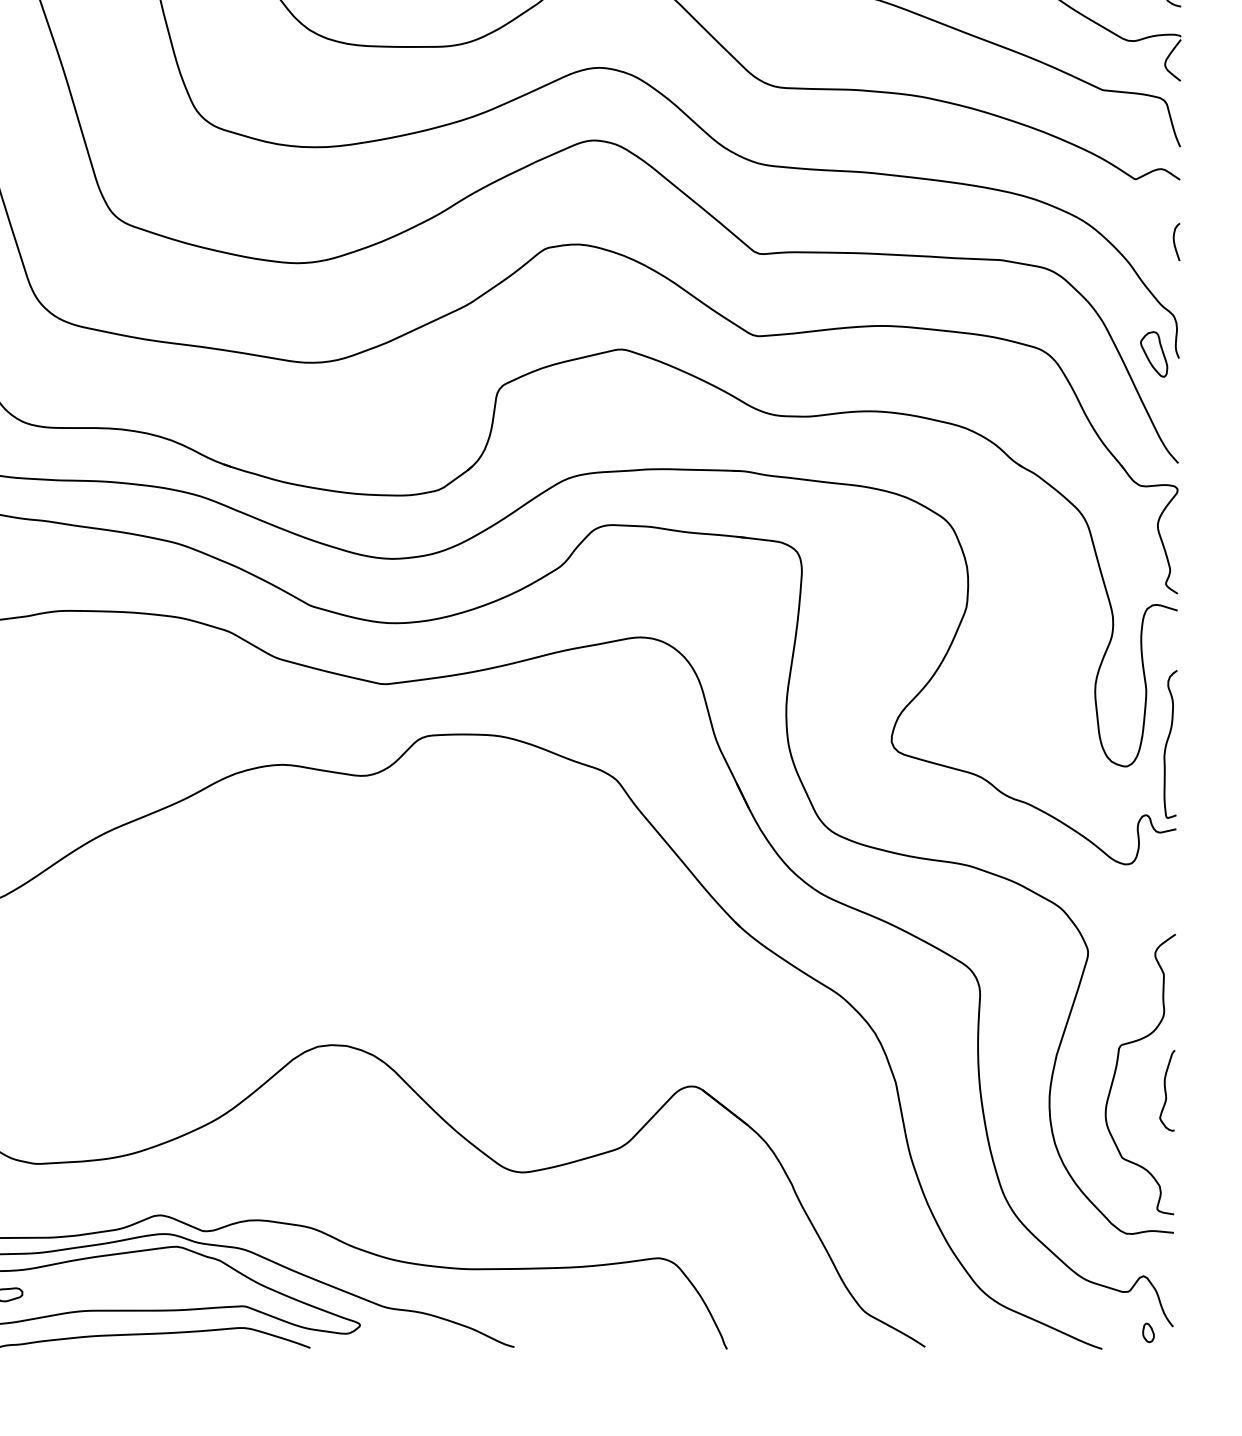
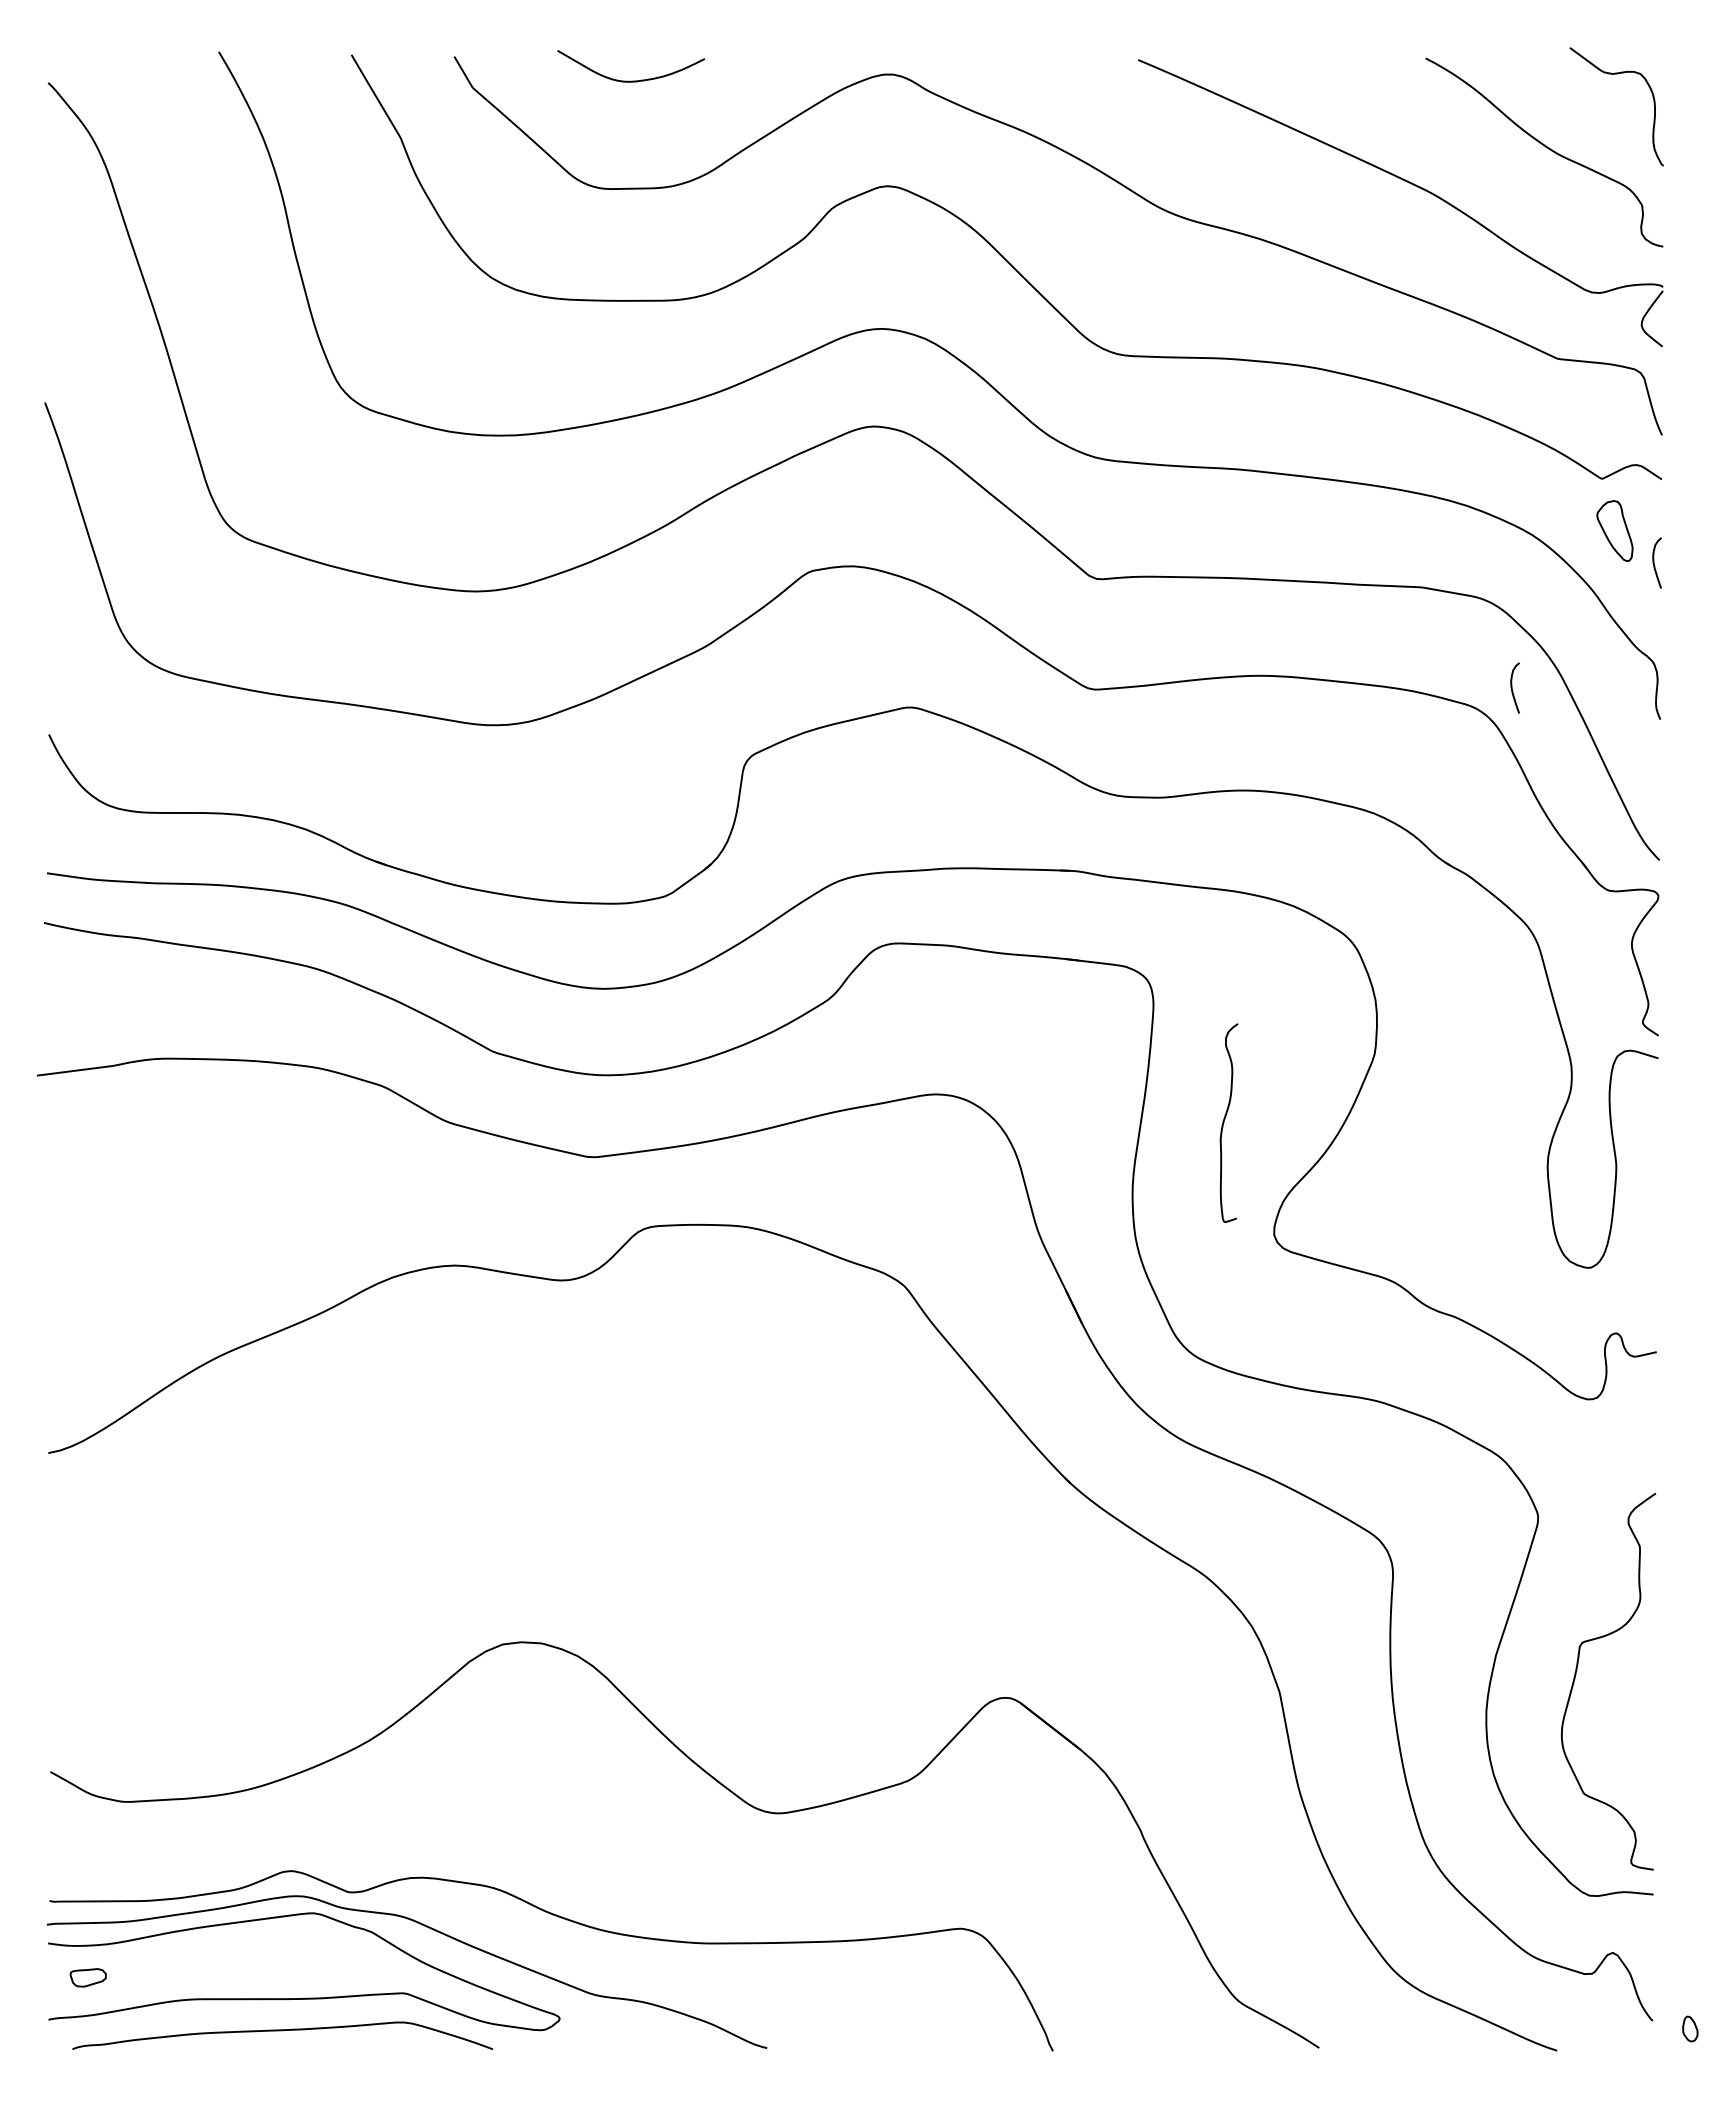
curve: (1069, 334) -> (1512, 687), added
part: (1153, 354) -> (1614, 530), moved
curve: (1167, 743) -> (1224, 1122), moved
curve: (1165, 1090) -> (1642, 1703), removed
part: (1148, 1332) -> (1690, 2028), moved

